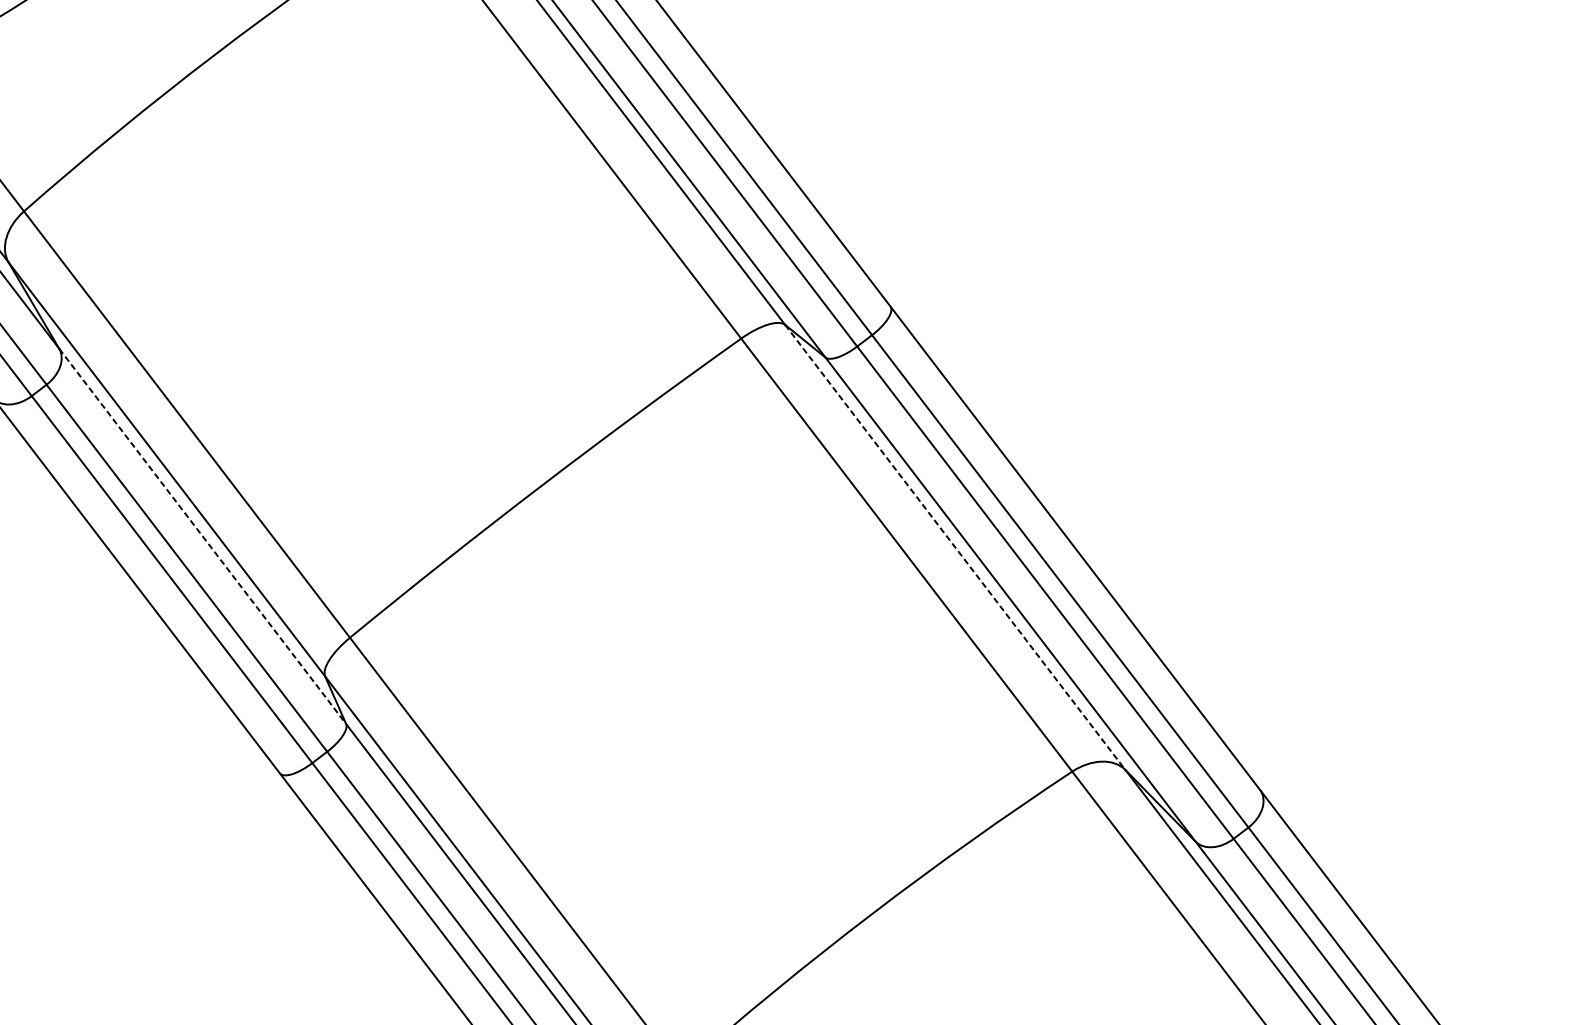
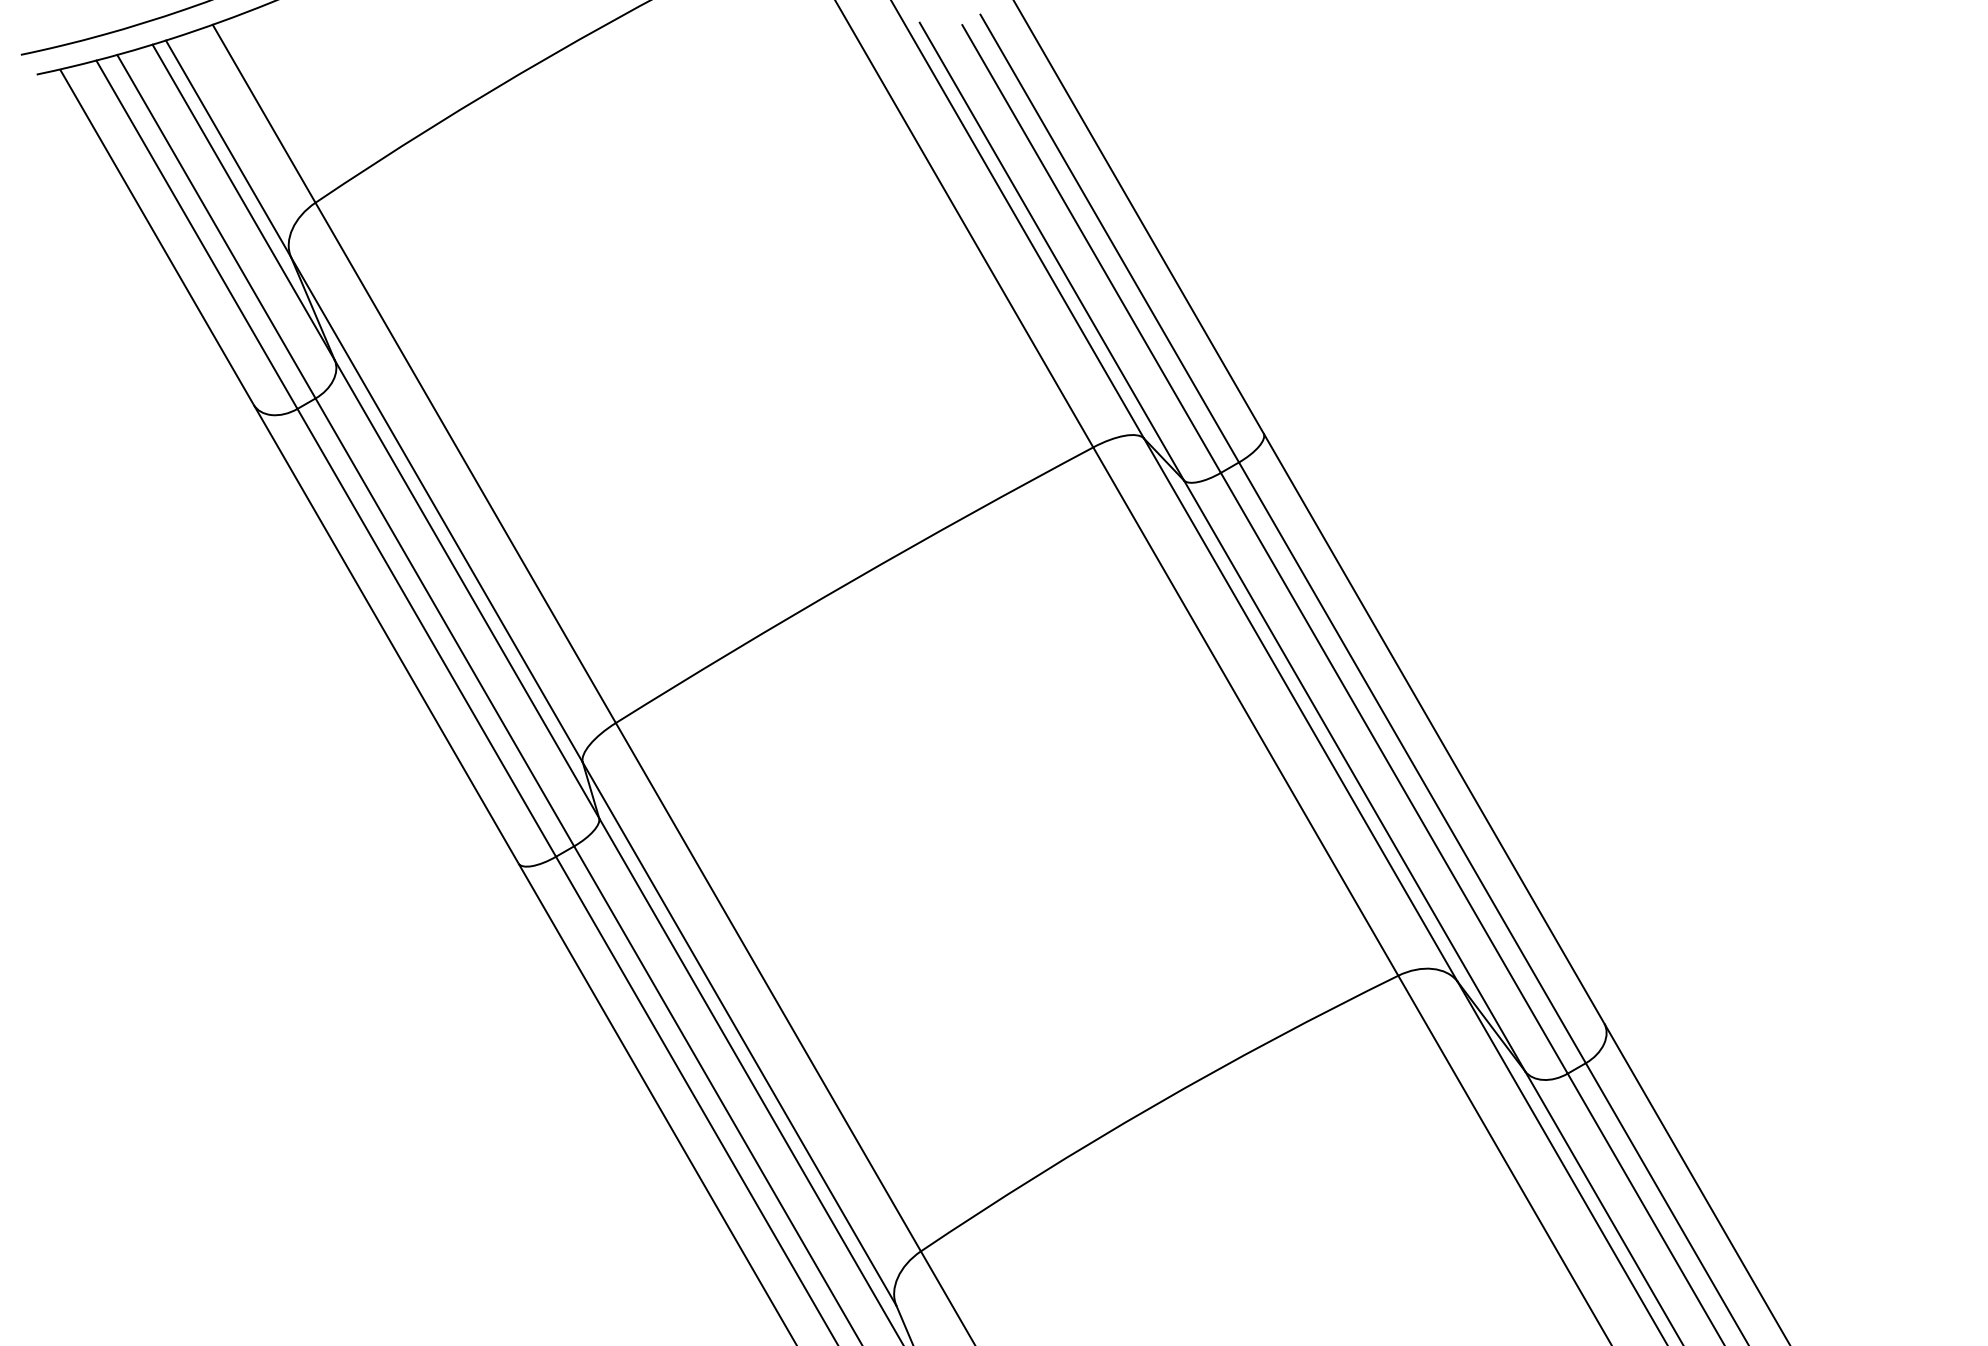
line: (203, 536) -> (467, 589), dashed -> solid
line: (955, 547) -> (1300, 710), dashed -> solid

